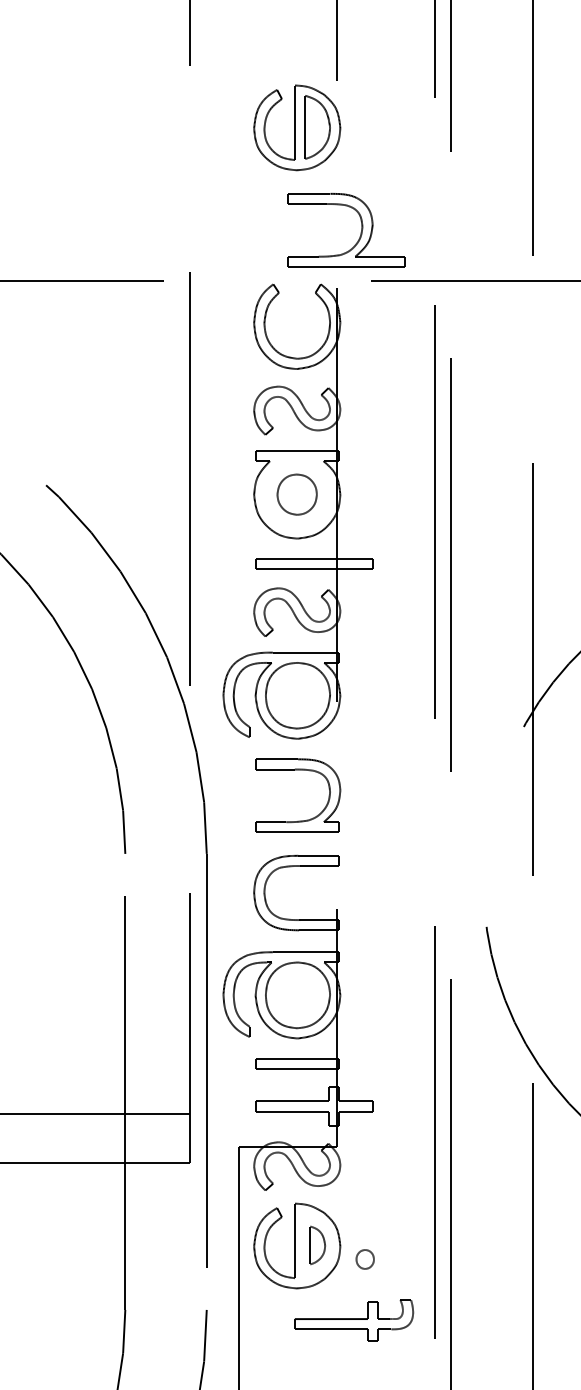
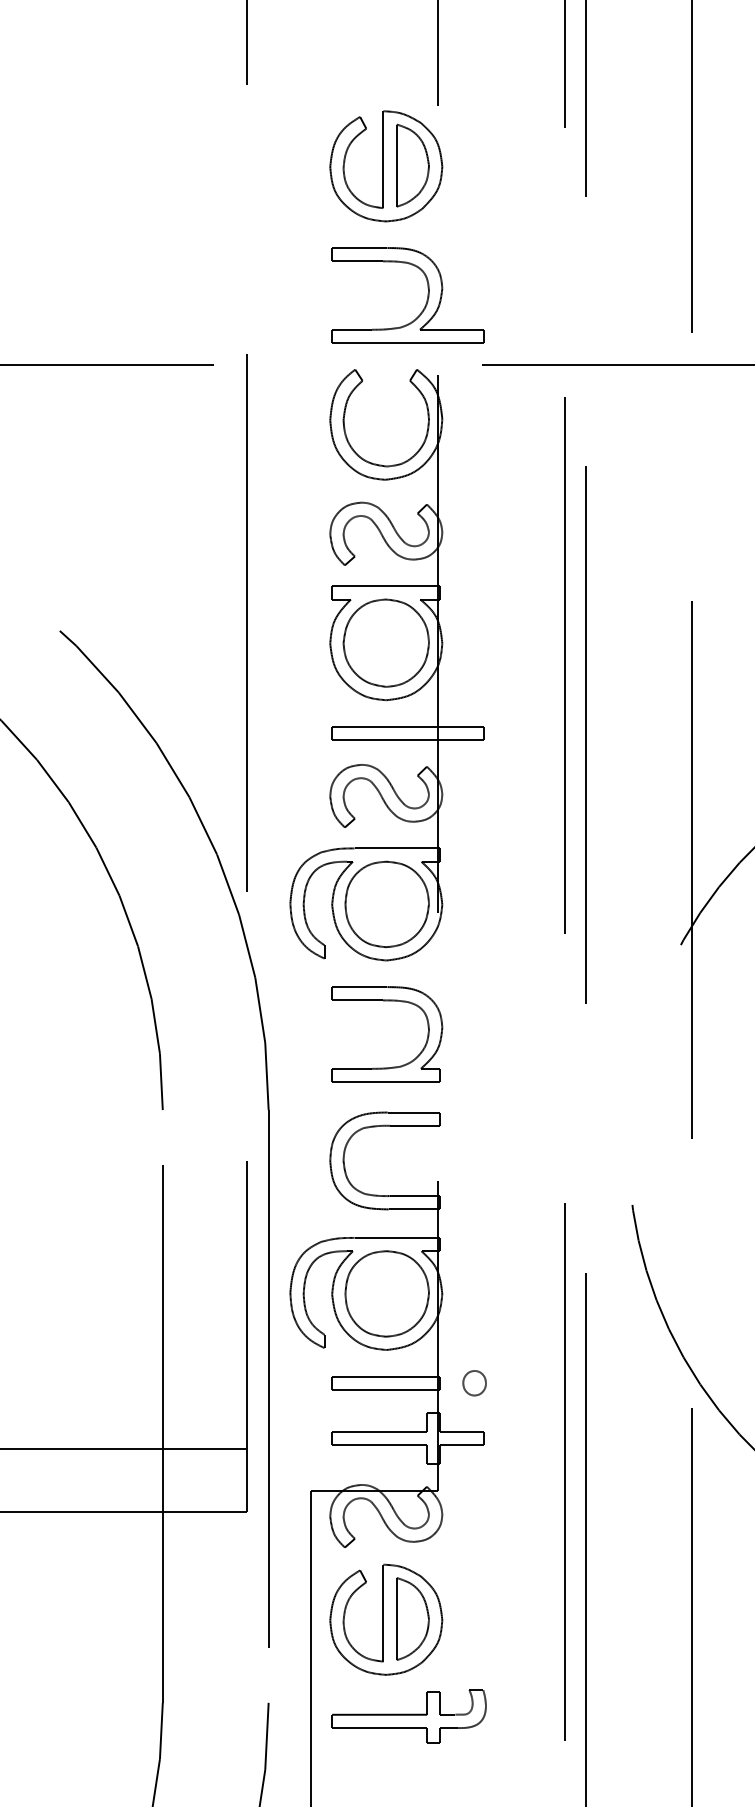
part: (360, 234) -> (426, 300), moved
part: (296, 494) -> (385, 642), size x1.67
part: (317, 1245) -> (412, 1618), size x1.67
part: (365, 1259) -> (474, 1383), moved
part: (353, 1320) -> (408, 1716), moved

